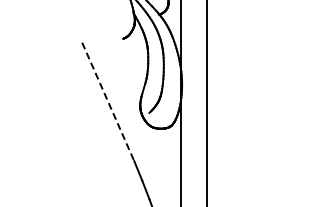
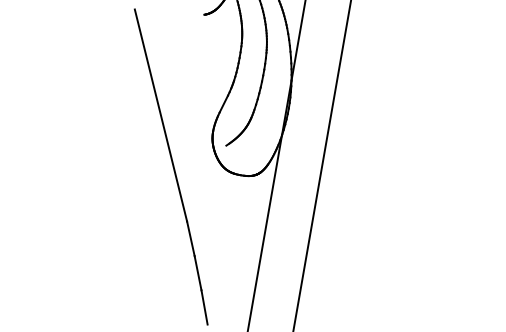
line: (108, 101) -> (161, 114), dashed -> solid

